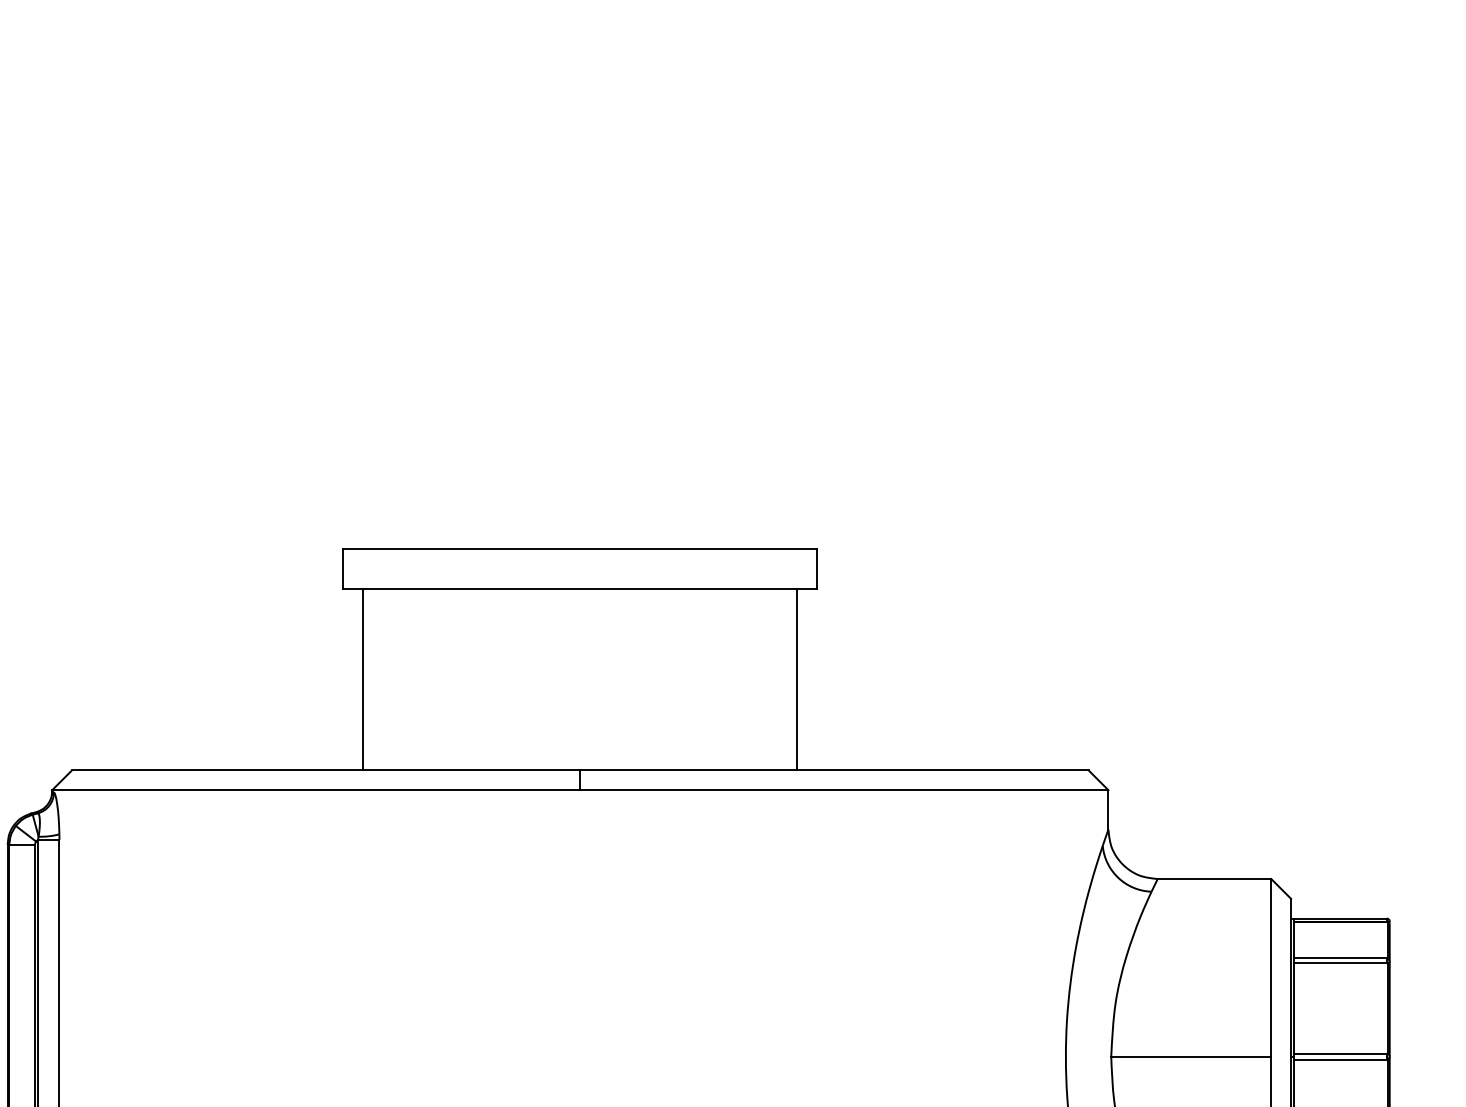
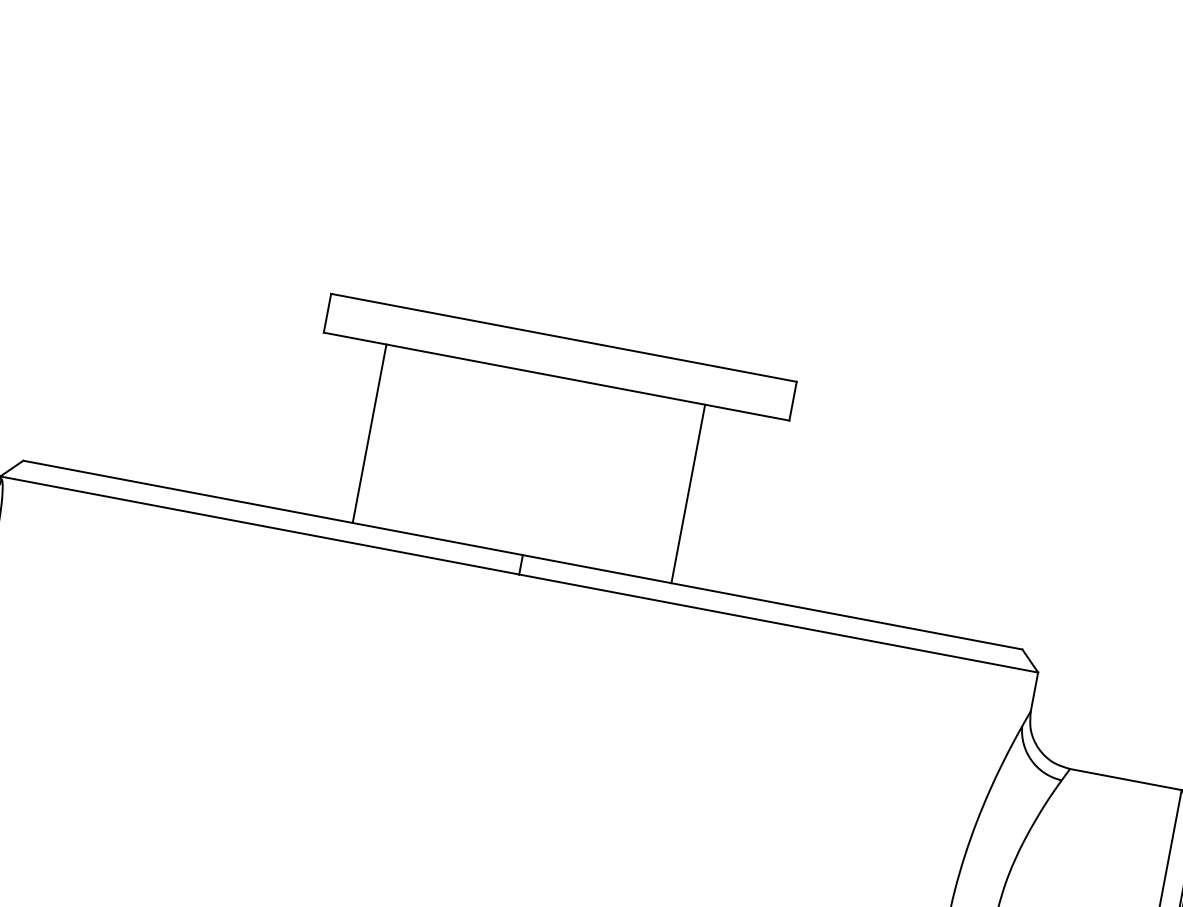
line: (363, 679) -> (369, 433), moved
line: (797, 679) -> (688, 493), moved

